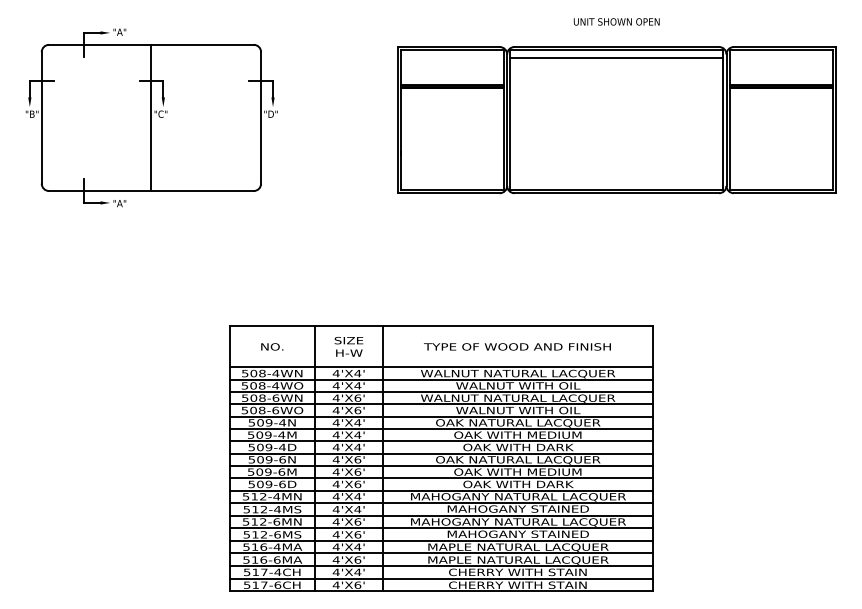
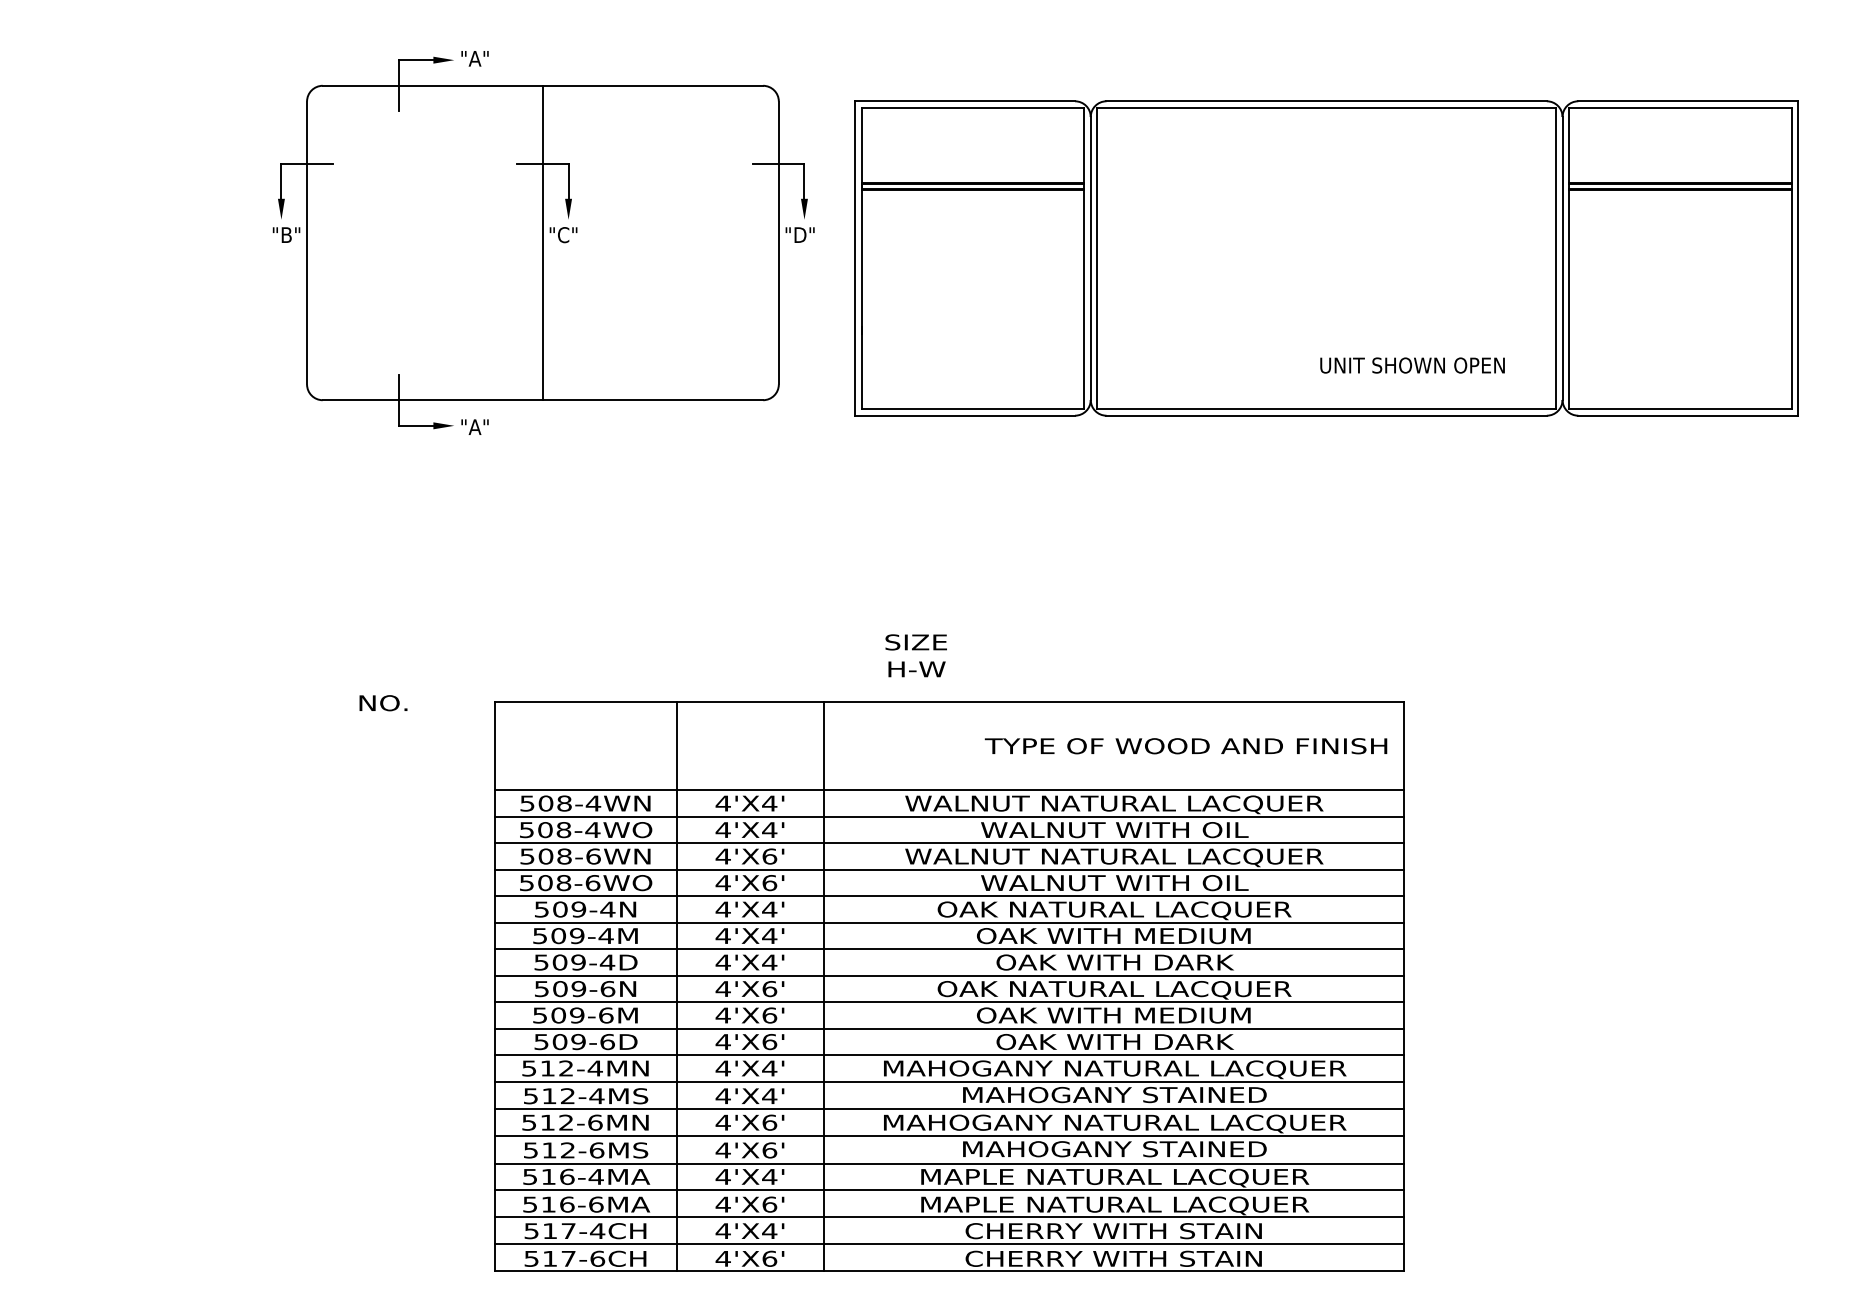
text: (616, 21) -> (1412, 364), moved
line: (616, 57) -> (1325, 123), removed
part: (151, 117) -> (543, 242), moved
text: (272, 346) -> (383, 702), moved
text: (348, 346) -> (915, 655), moved
text: (517, 346) -> (1186, 745), moved

